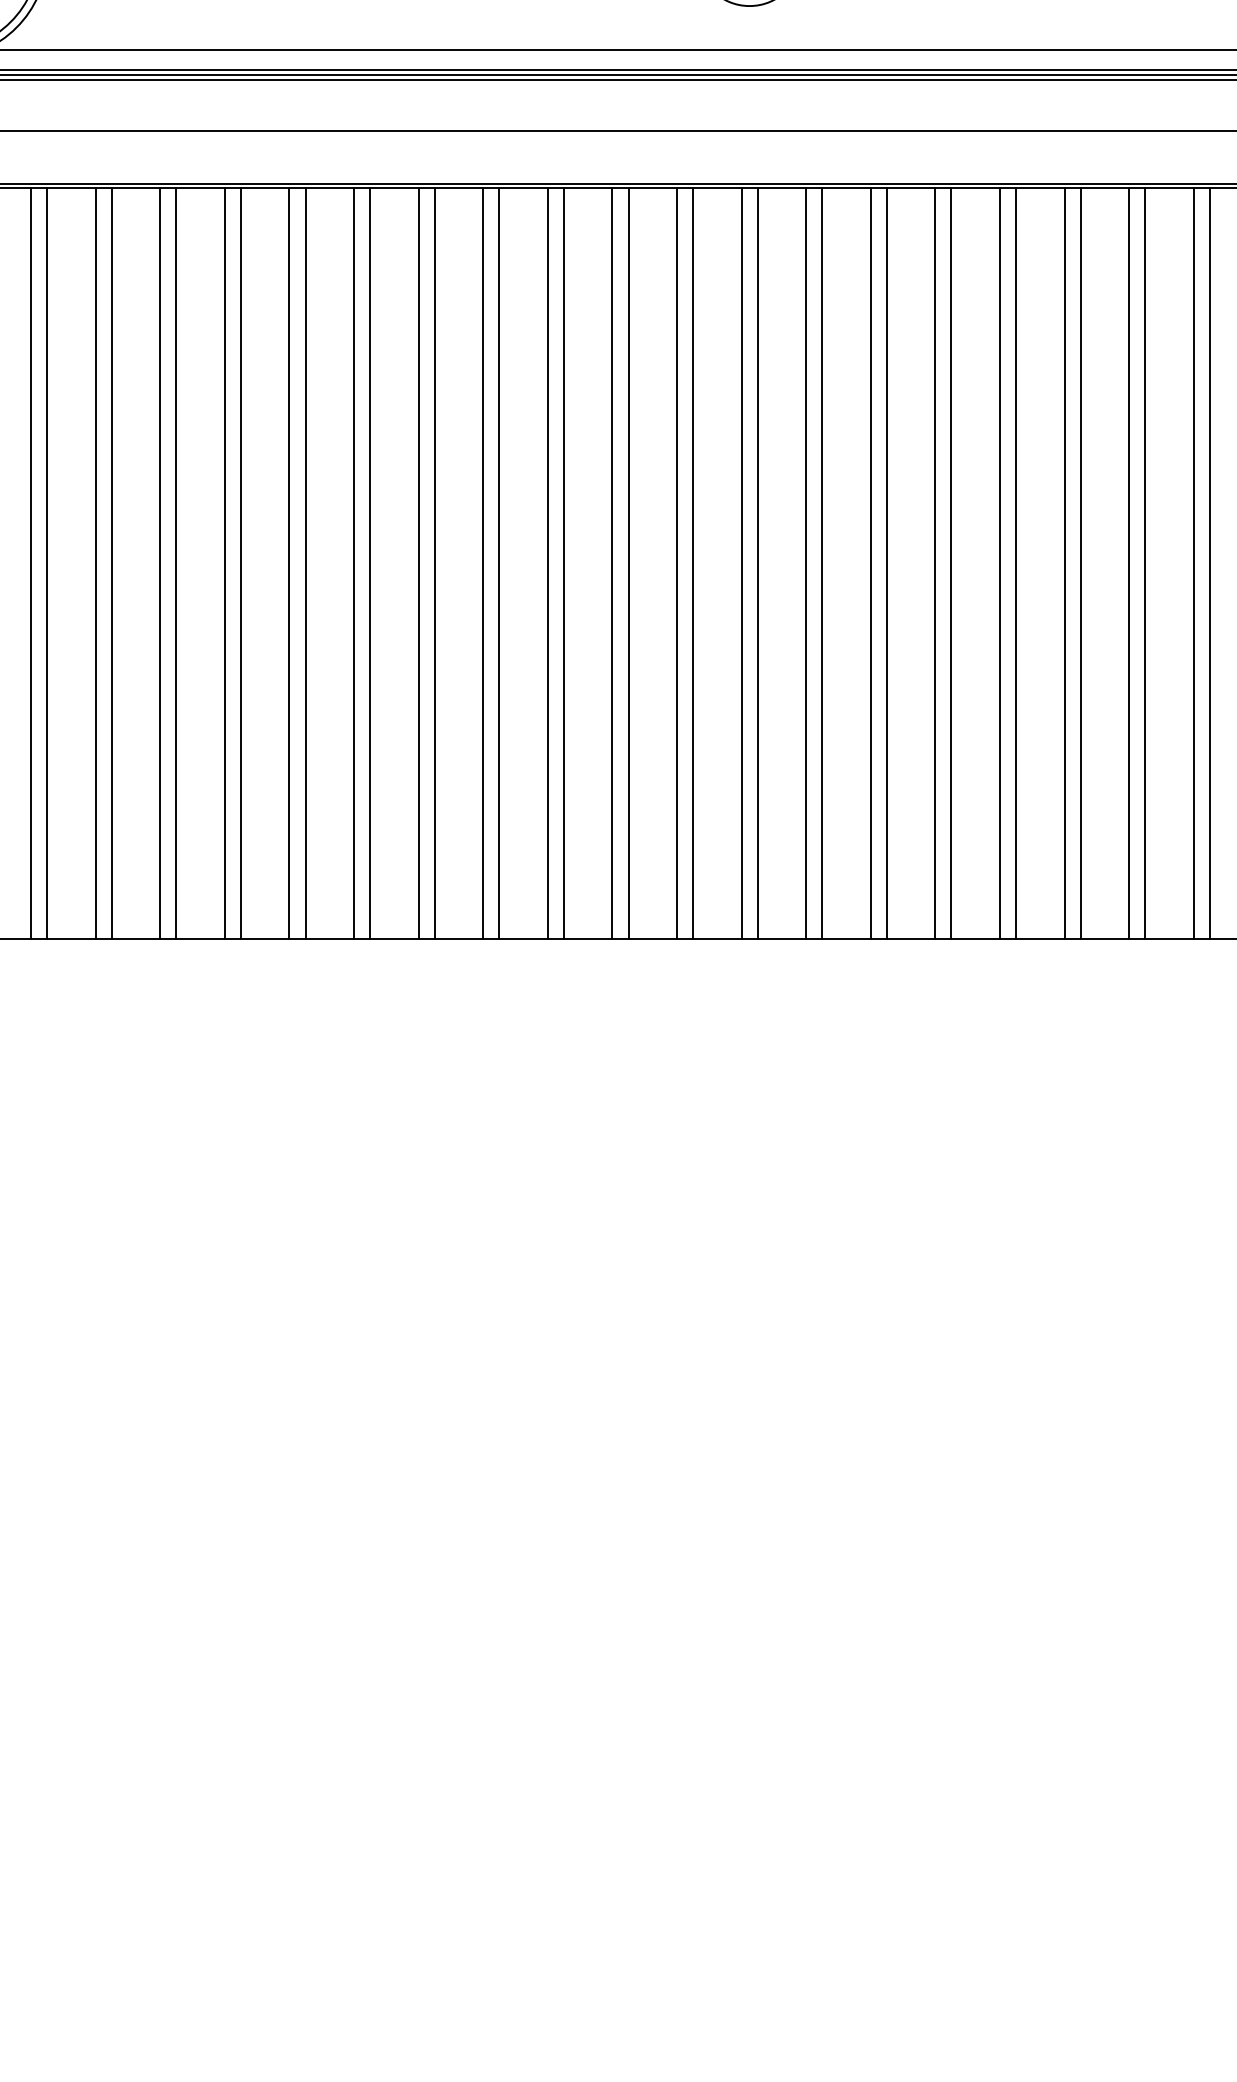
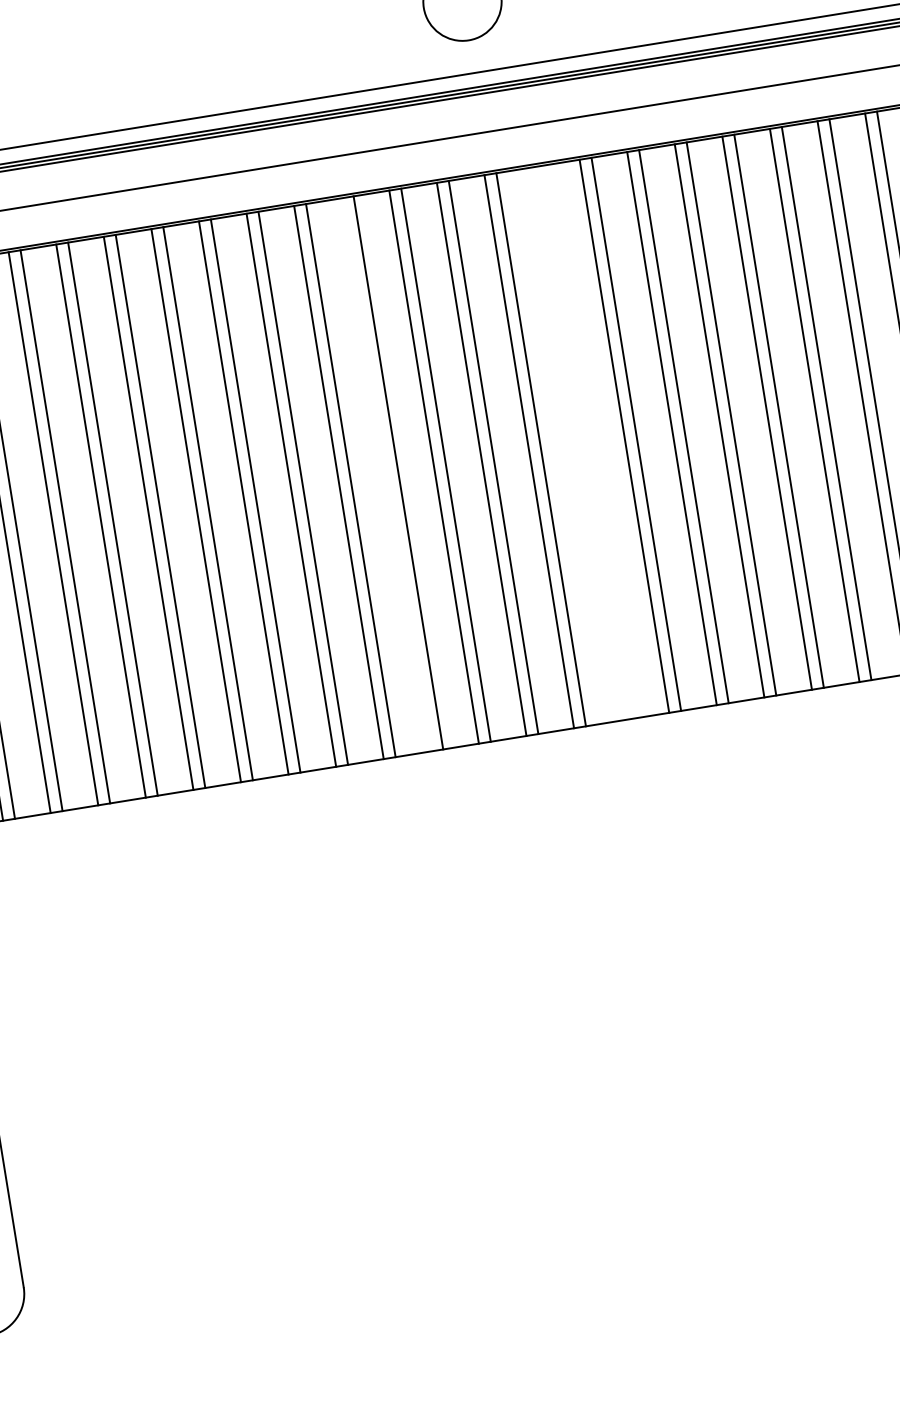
line: (547, 562) -> (386, 474), removed
line: (806, 562) -> (577, 443), removed
line: (822, 562) -> (588, 441), removed

